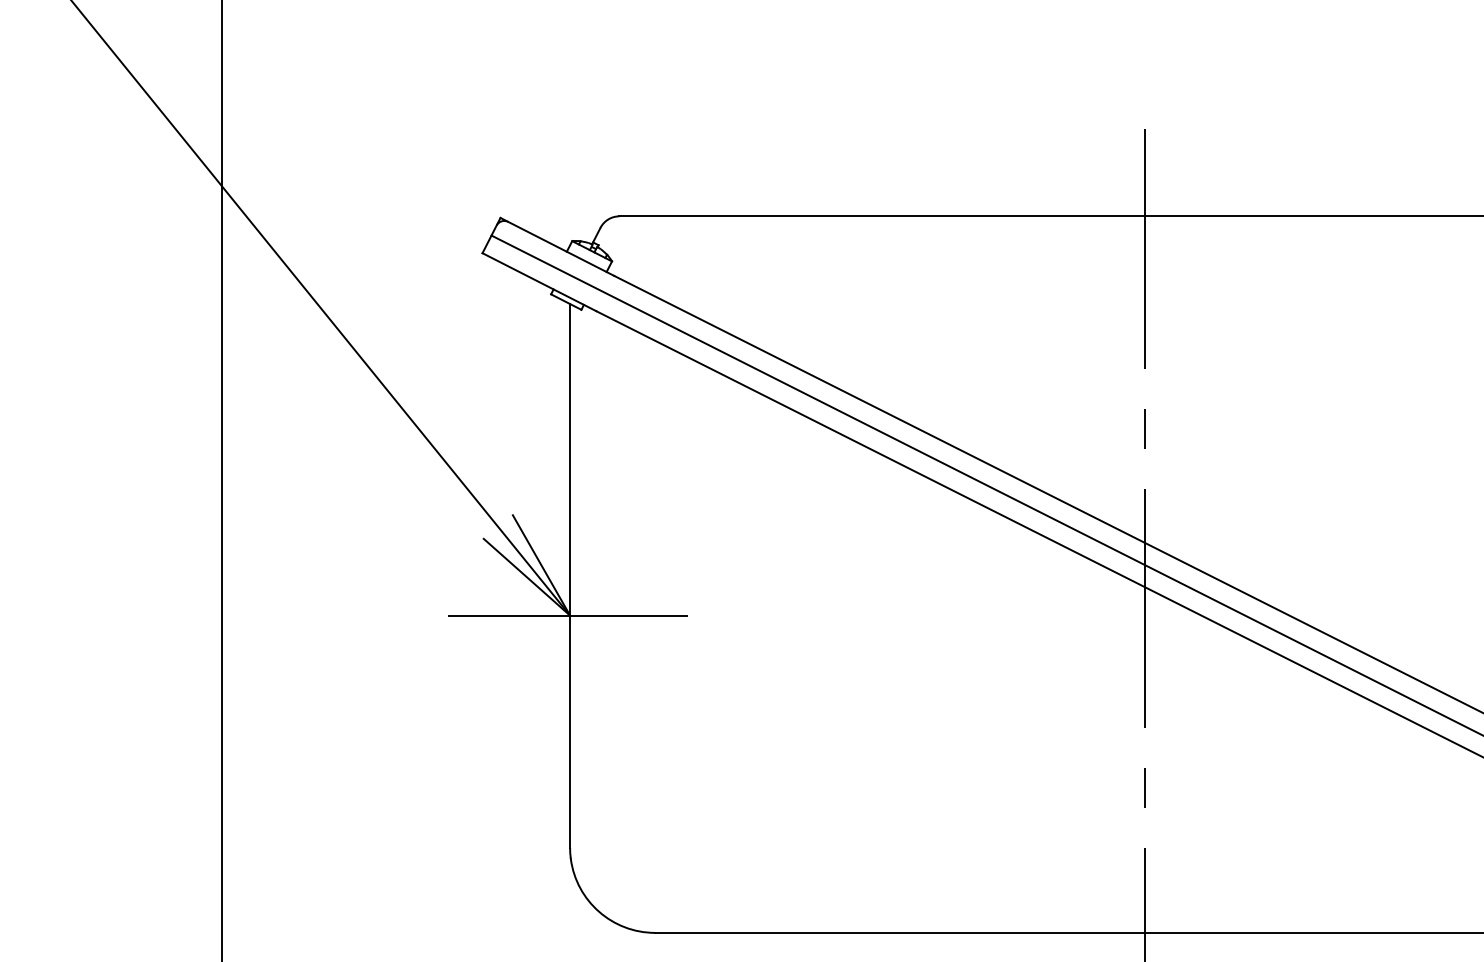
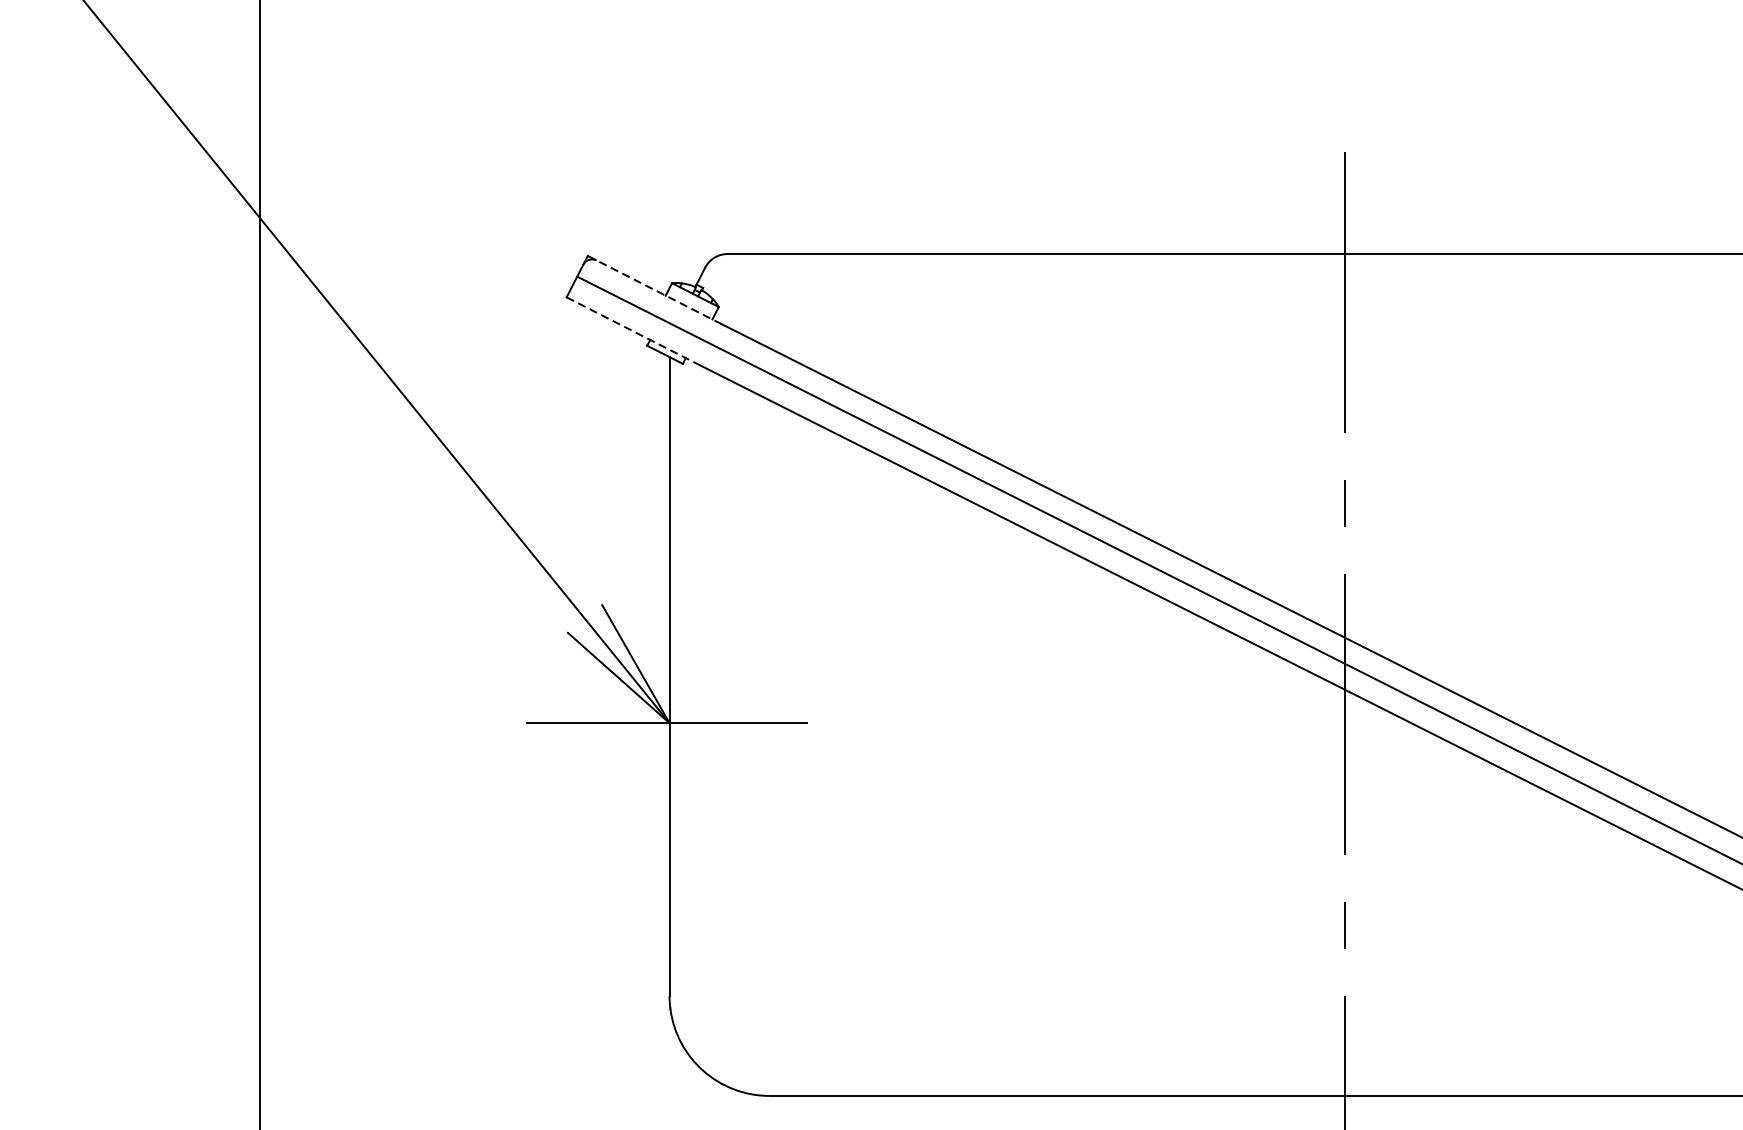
line: (557, 246) -> (654, 289), solid -> dashed
line: (539, 282) -> (633, 331), solid -> dashed

